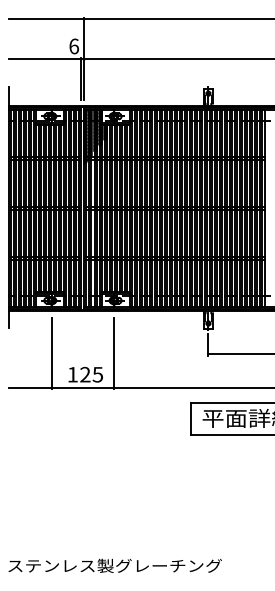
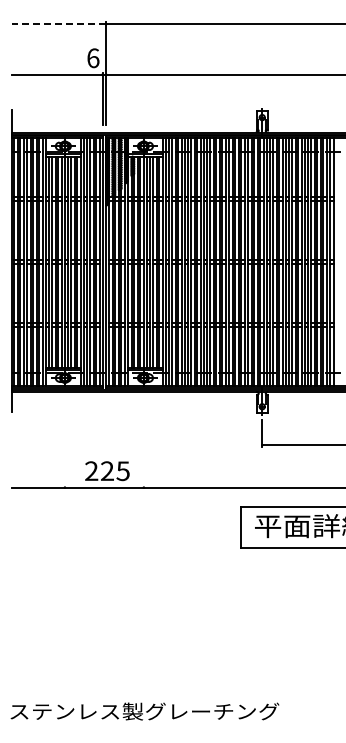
line: (46, 19) -> (58, 24), solid -> dashed
line: (51, 353) -> (64, 444), removed
line: (114, 353) -> (143, 444), removed
text: (72, 374) -> (91, 470), 125 -> 225

